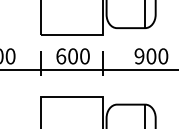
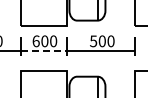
text: (139, 56) -> (93, 41), 900 -> 500
line: (72, 70) -> (44, 51), solid -> dashed

